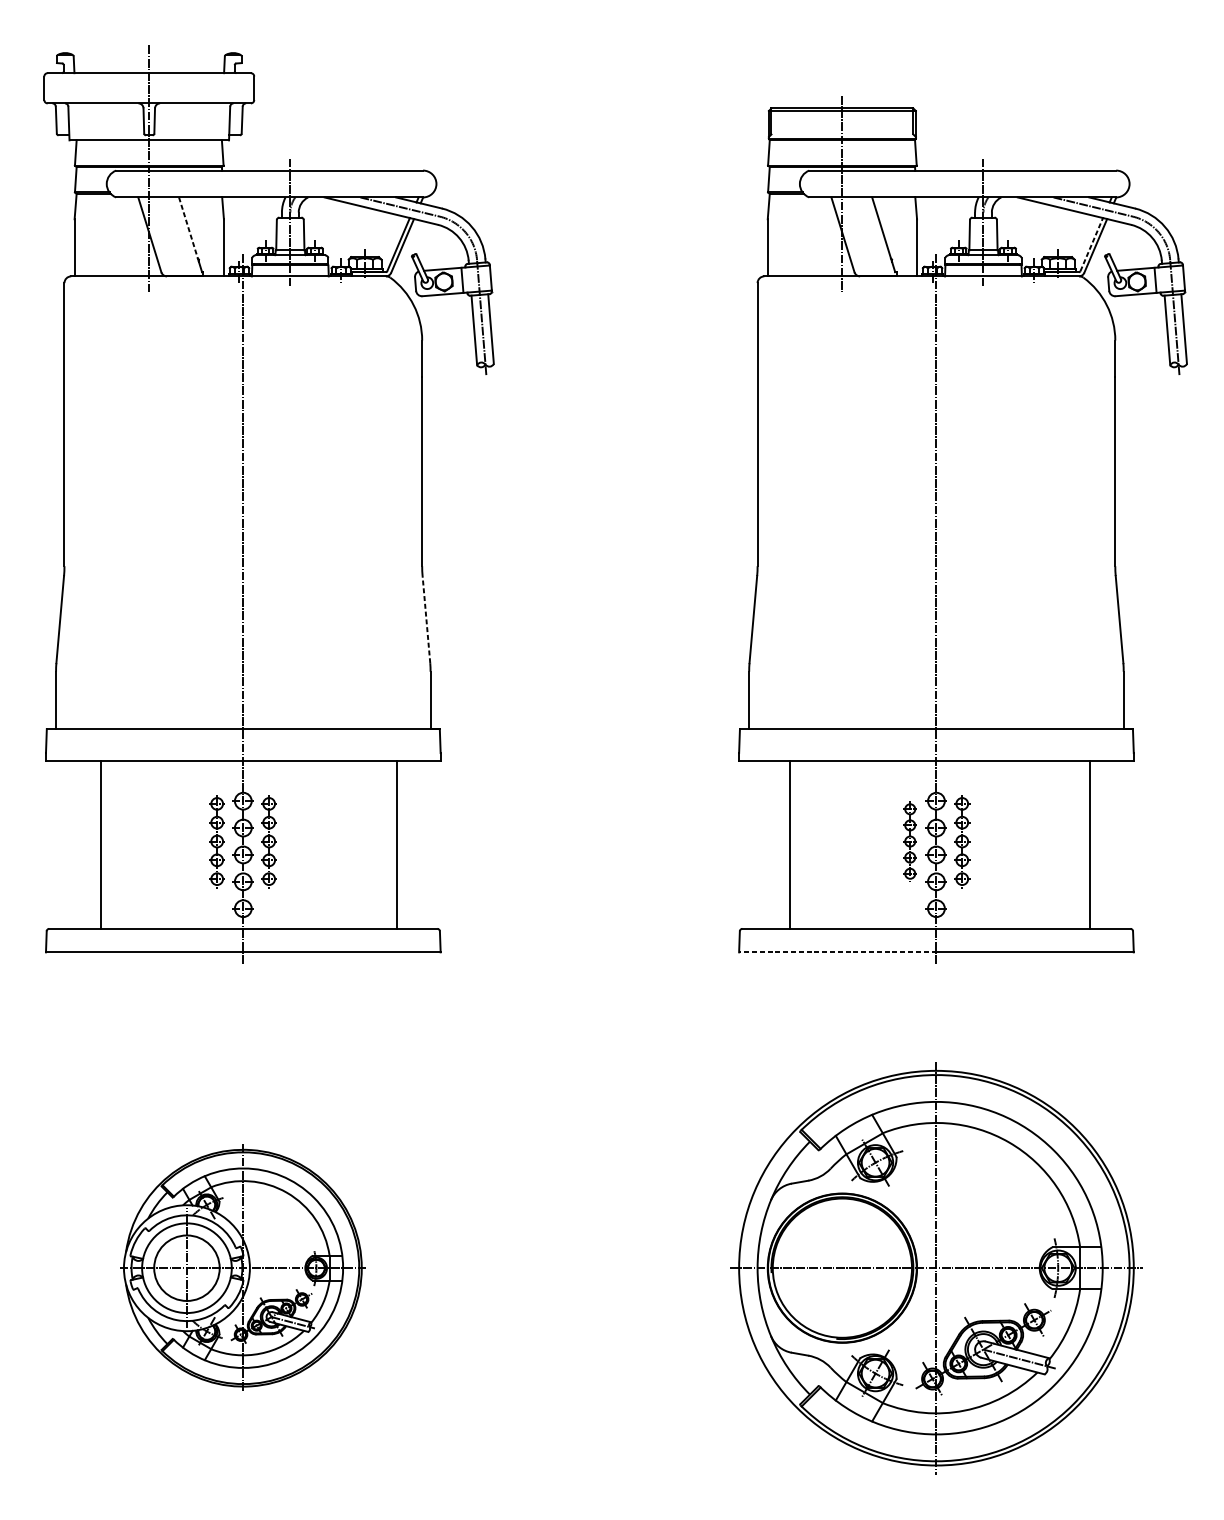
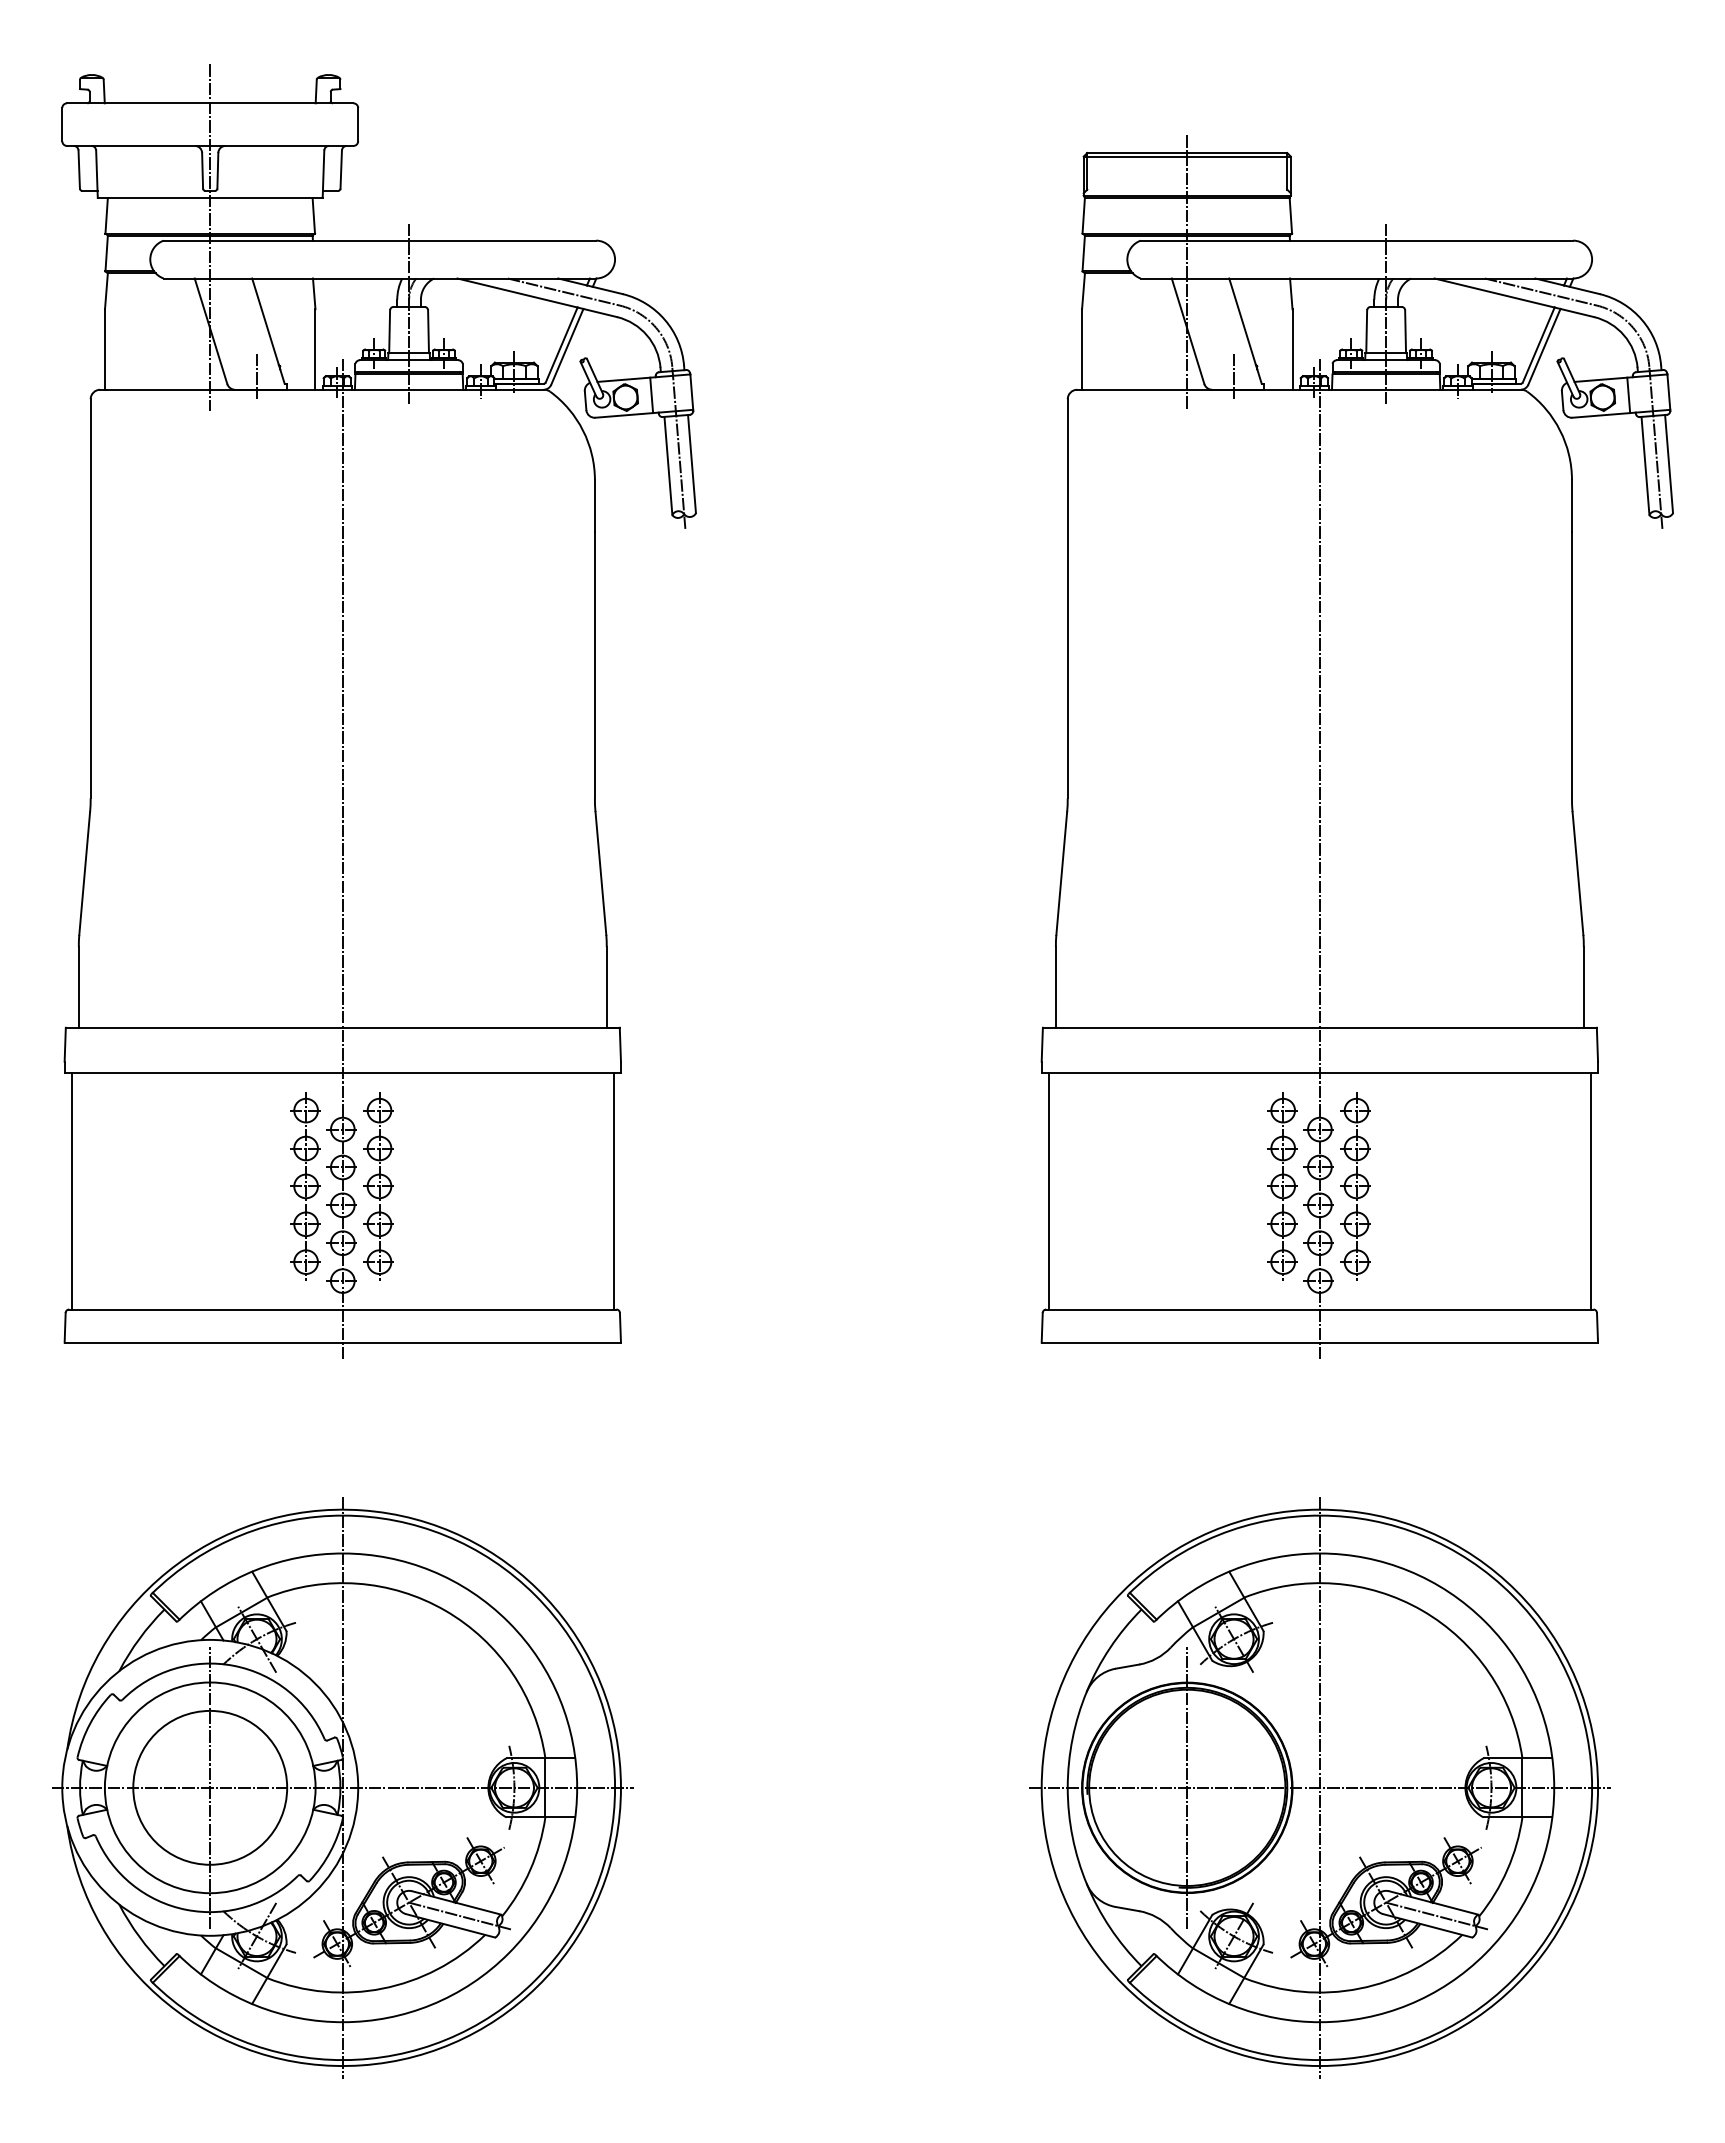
line: (189, 230) -> (266, 324), dashed -> solid
line: (1091, 244) -> (1538, 344), dashed -> solid
line: (182, 266) -> (257, 375), added
line: (875, 266) -> (1234, 375), added
line: (426, 619) -> (600, 873), dashed -> solid
part: (216, 841) -> (305, 1186), size x1.43
part: (268, 841) -> (378, 1186), size x1.43
part: (909, 841) -> (1282, 1186), size x1.67
part: (961, 841) -> (1355, 1186), size x1.43
line: (100, 844) -> (71, 1190), moved
line: (396, 844) -> (613, 1190), moved
line: (790, 844) -> (1048, 1190), moved
line: (1090, 844) -> (1590, 1190), moved
line: (837, 952) -> (1180, 1342), dashed -> solid
part: (243, 1267) -> (342, 1787), size x1.67
line: (842, 1267) -> (1187, 1787), added

